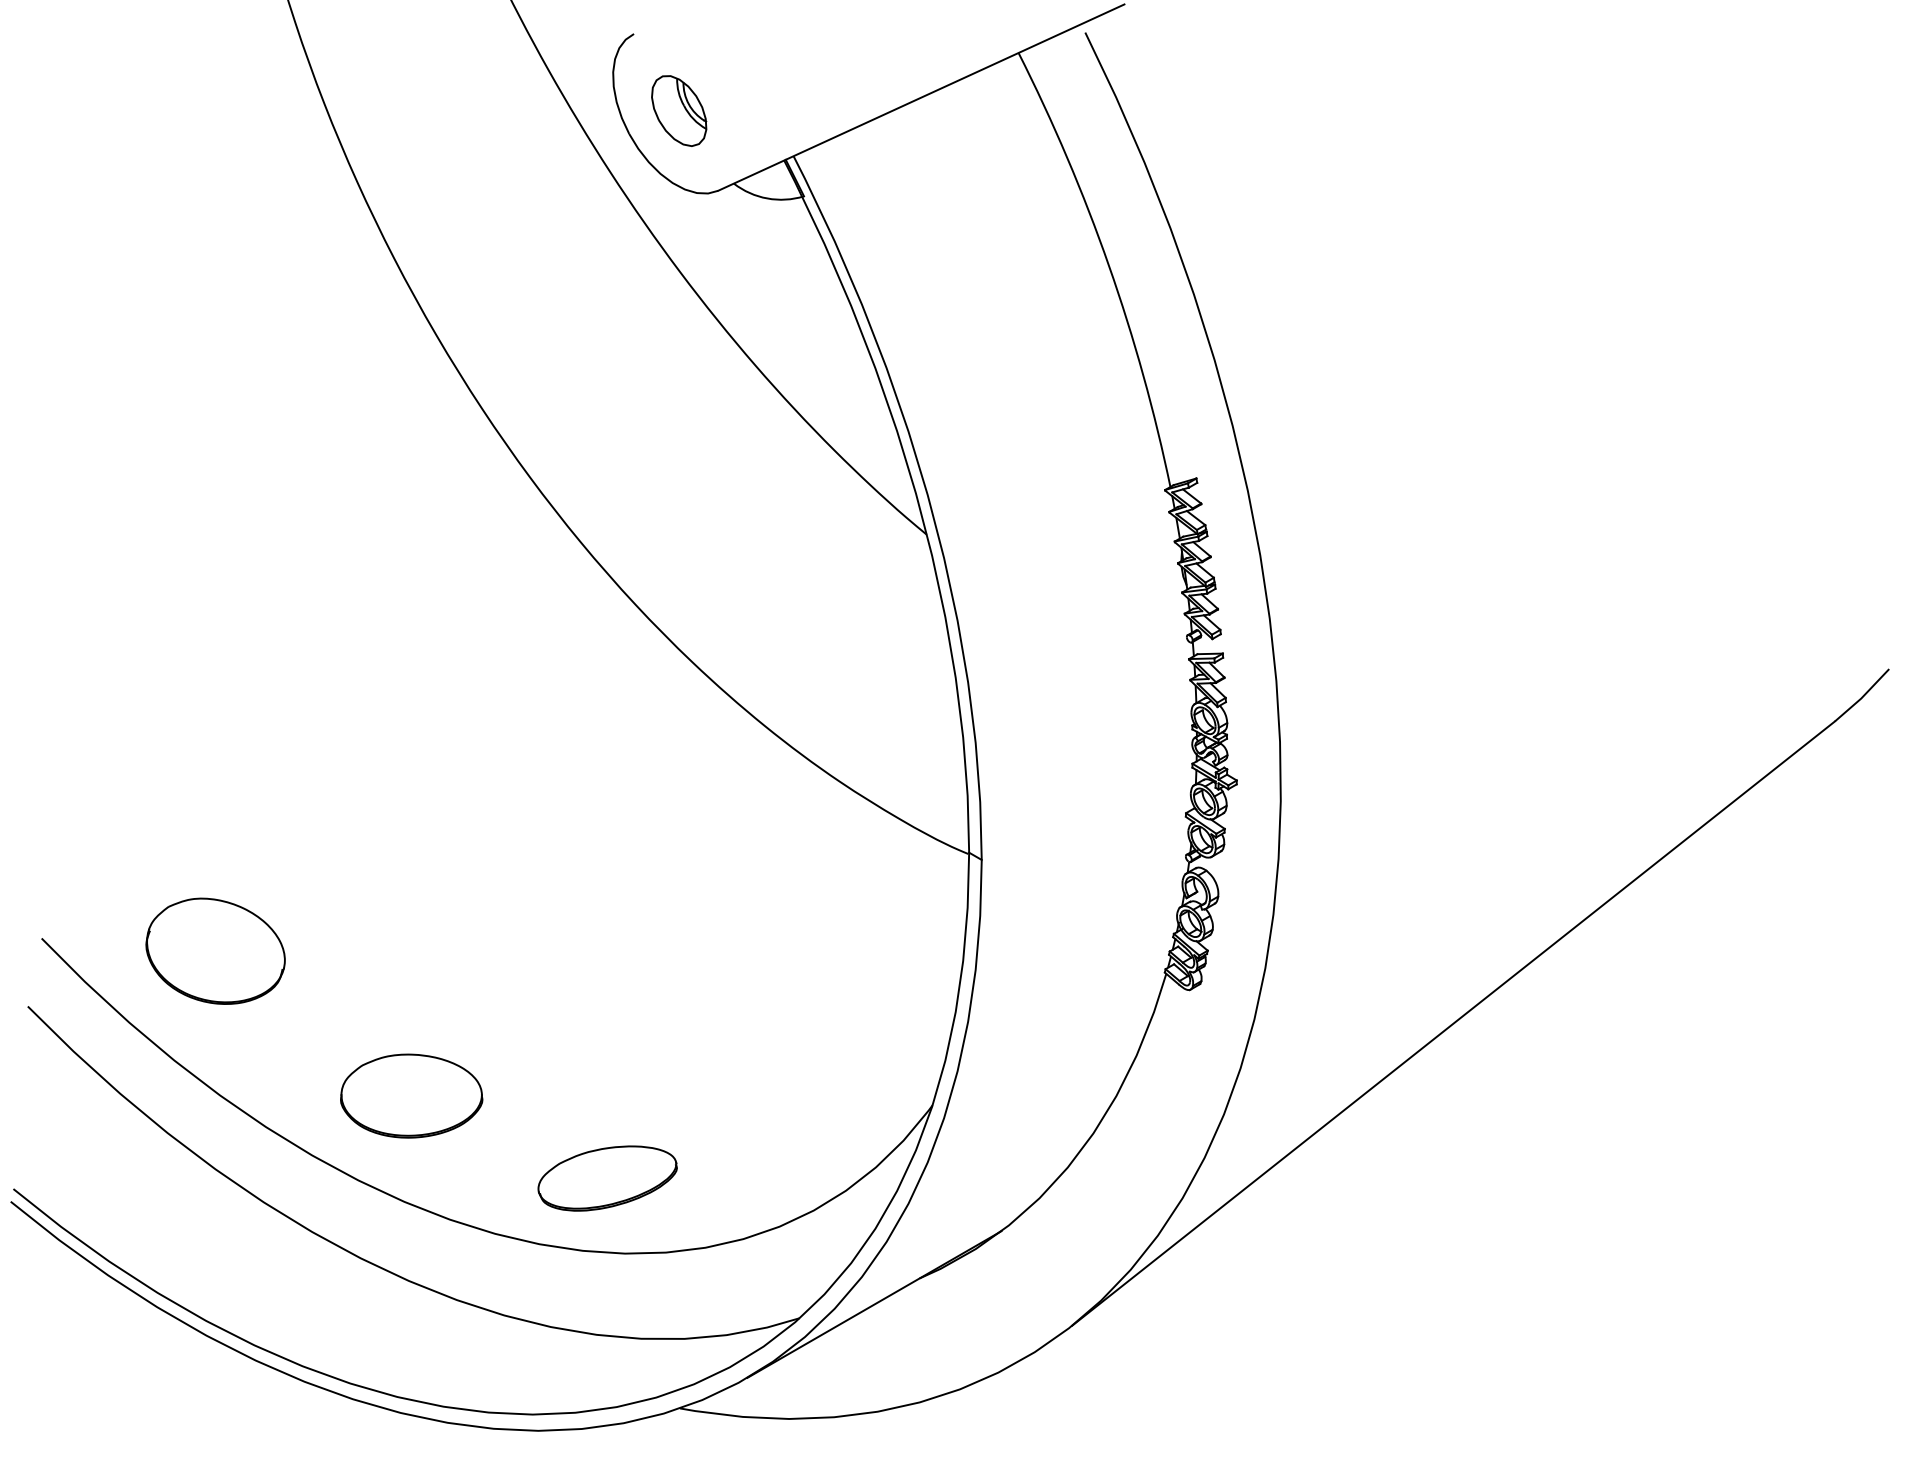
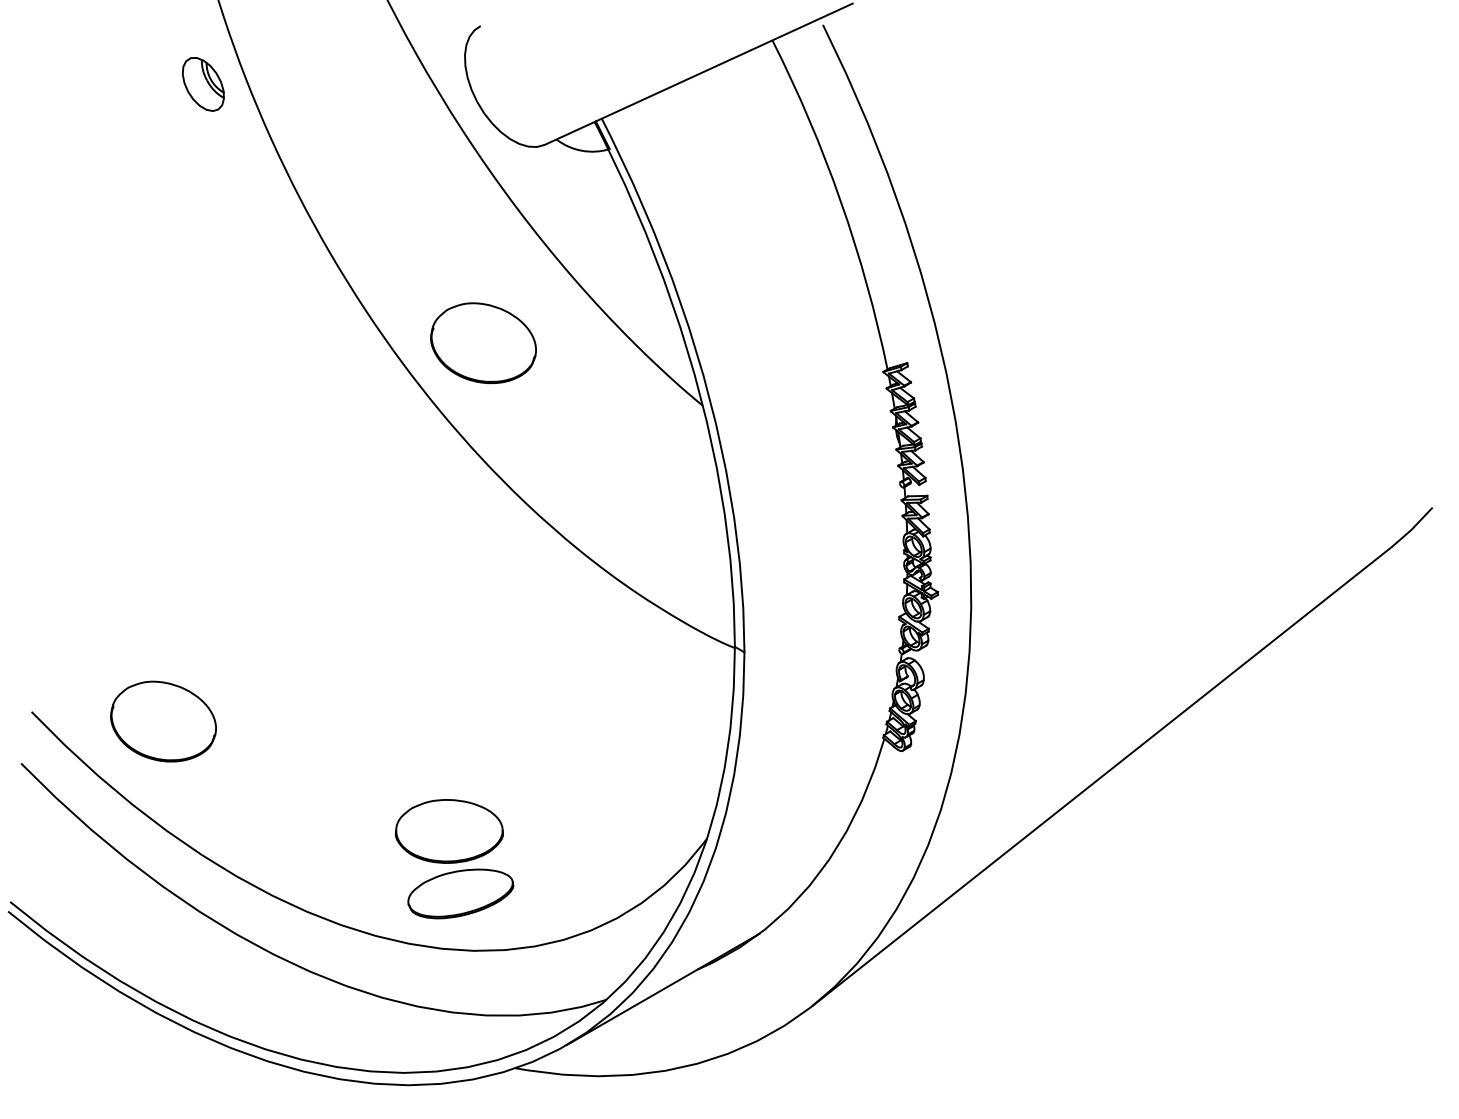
part: (679, 110) -> (203, 84), moved
part: (637, 451) -> (483, 342), added
part: (411, 1095) -> (449, 830), moved

